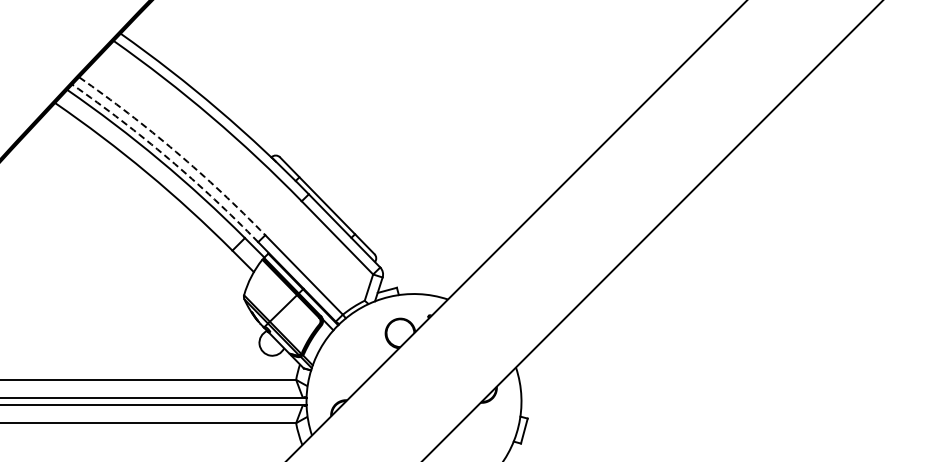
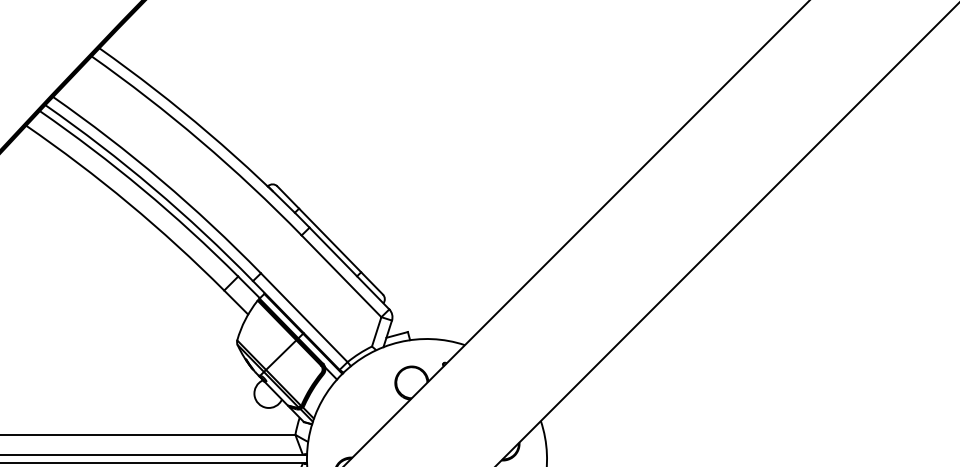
arc: (176, 151) -> (161, 179), dashed -> solid
arc: (169, 159) -> (153, 188), dashed -> solid

